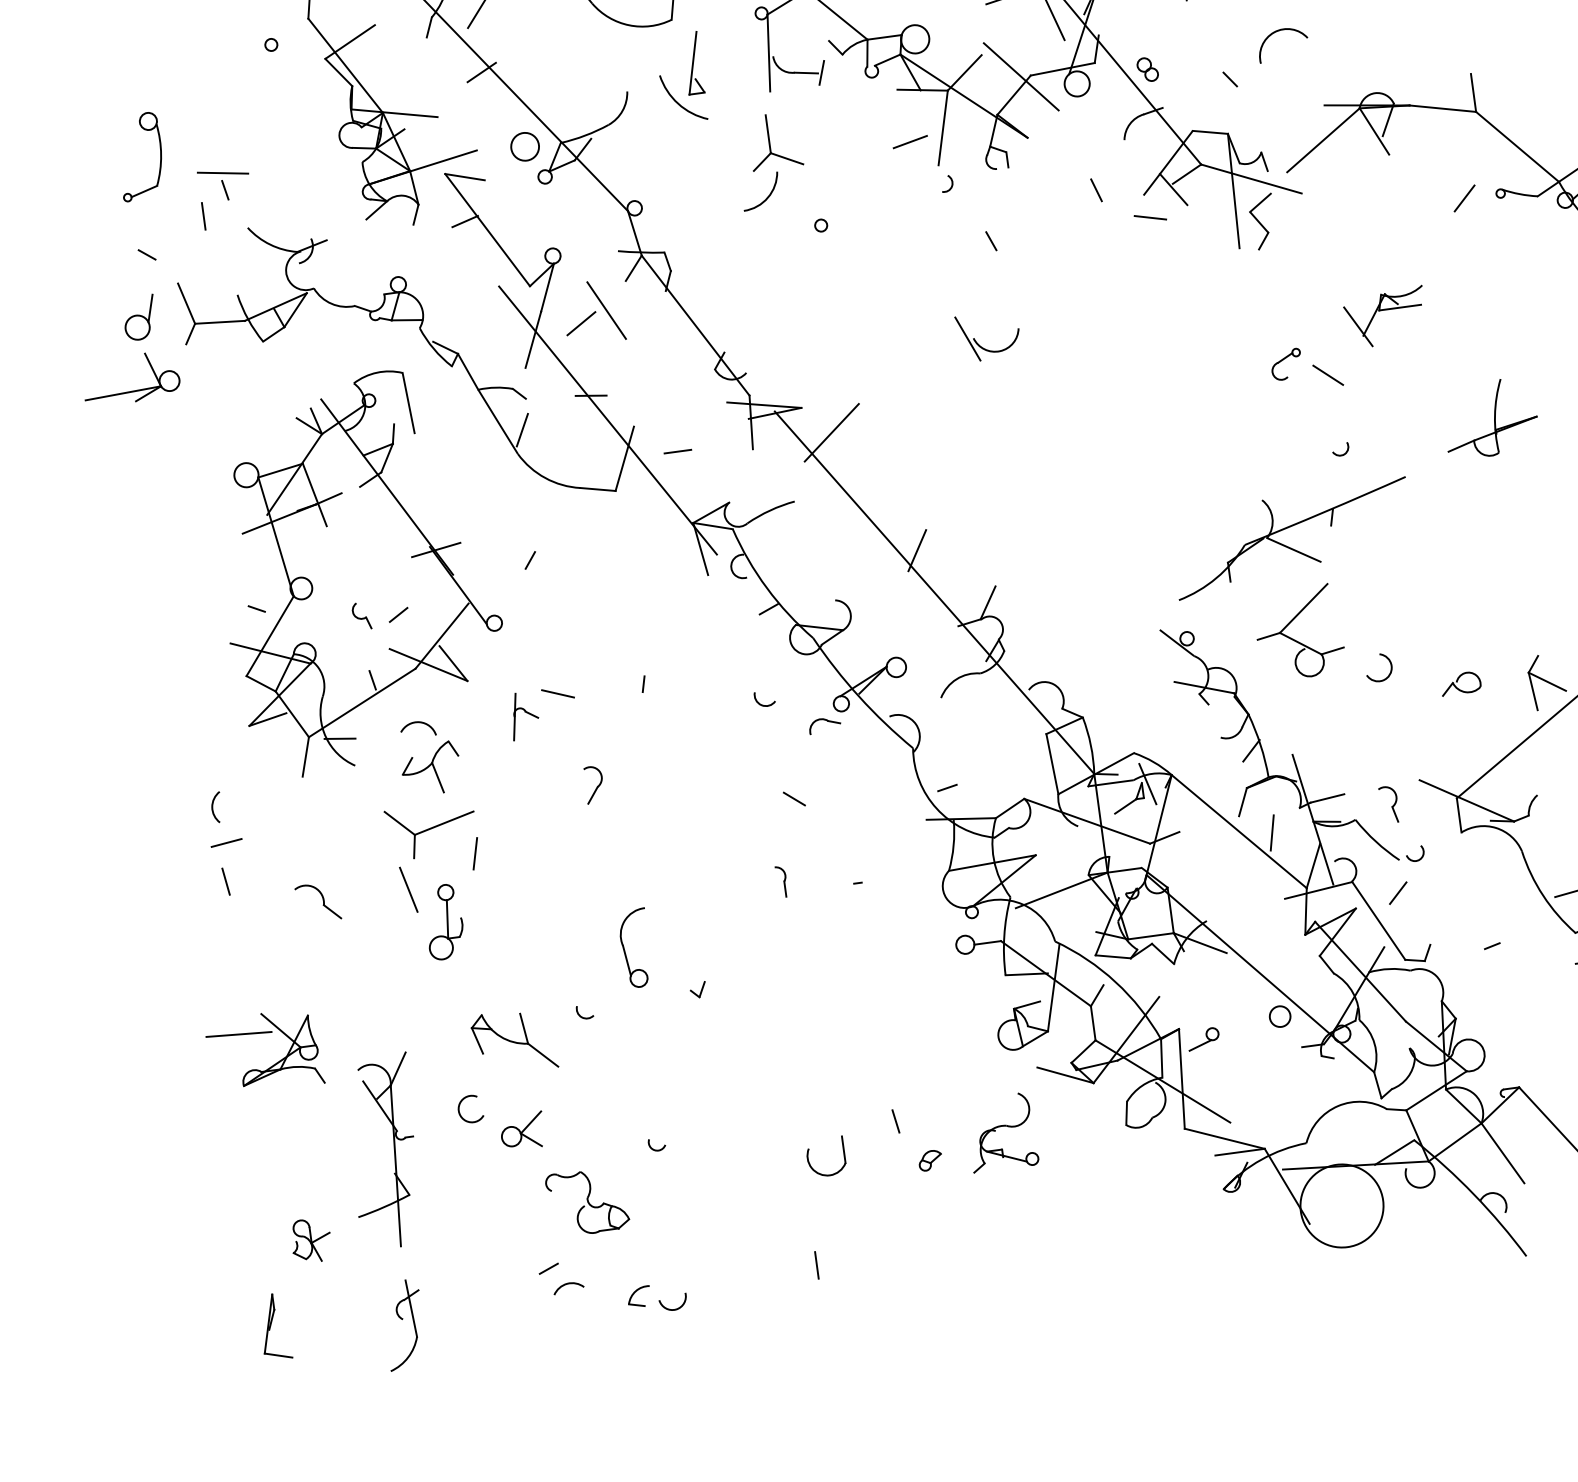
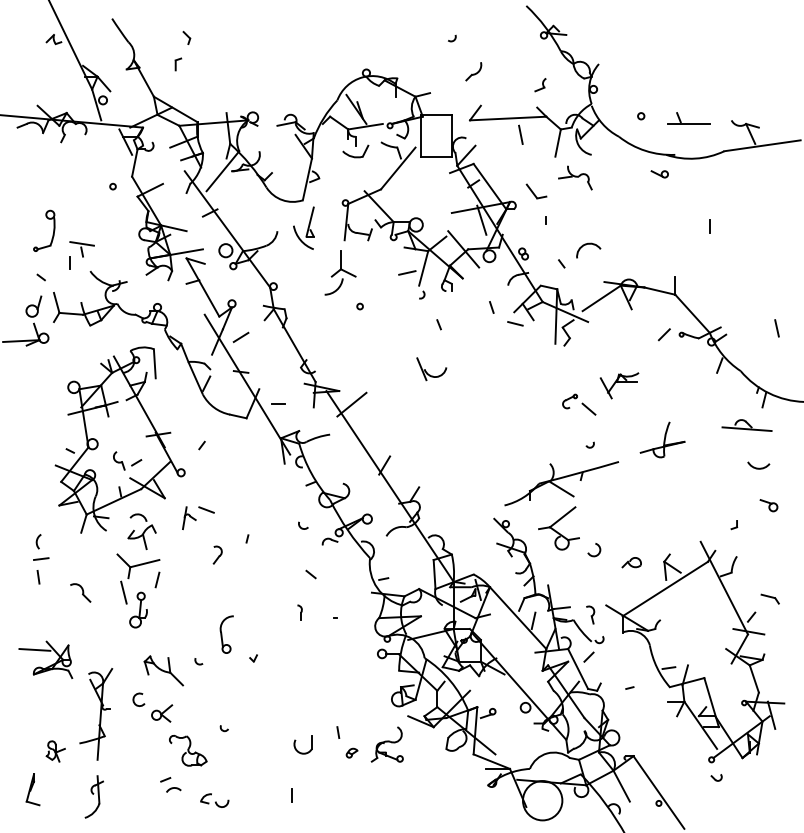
line: (605, 309) -> (253, 332), removed
part: (360, 617) -> (118, 461), size x1.4
line: (643, 683) -> (247, 538), moved

